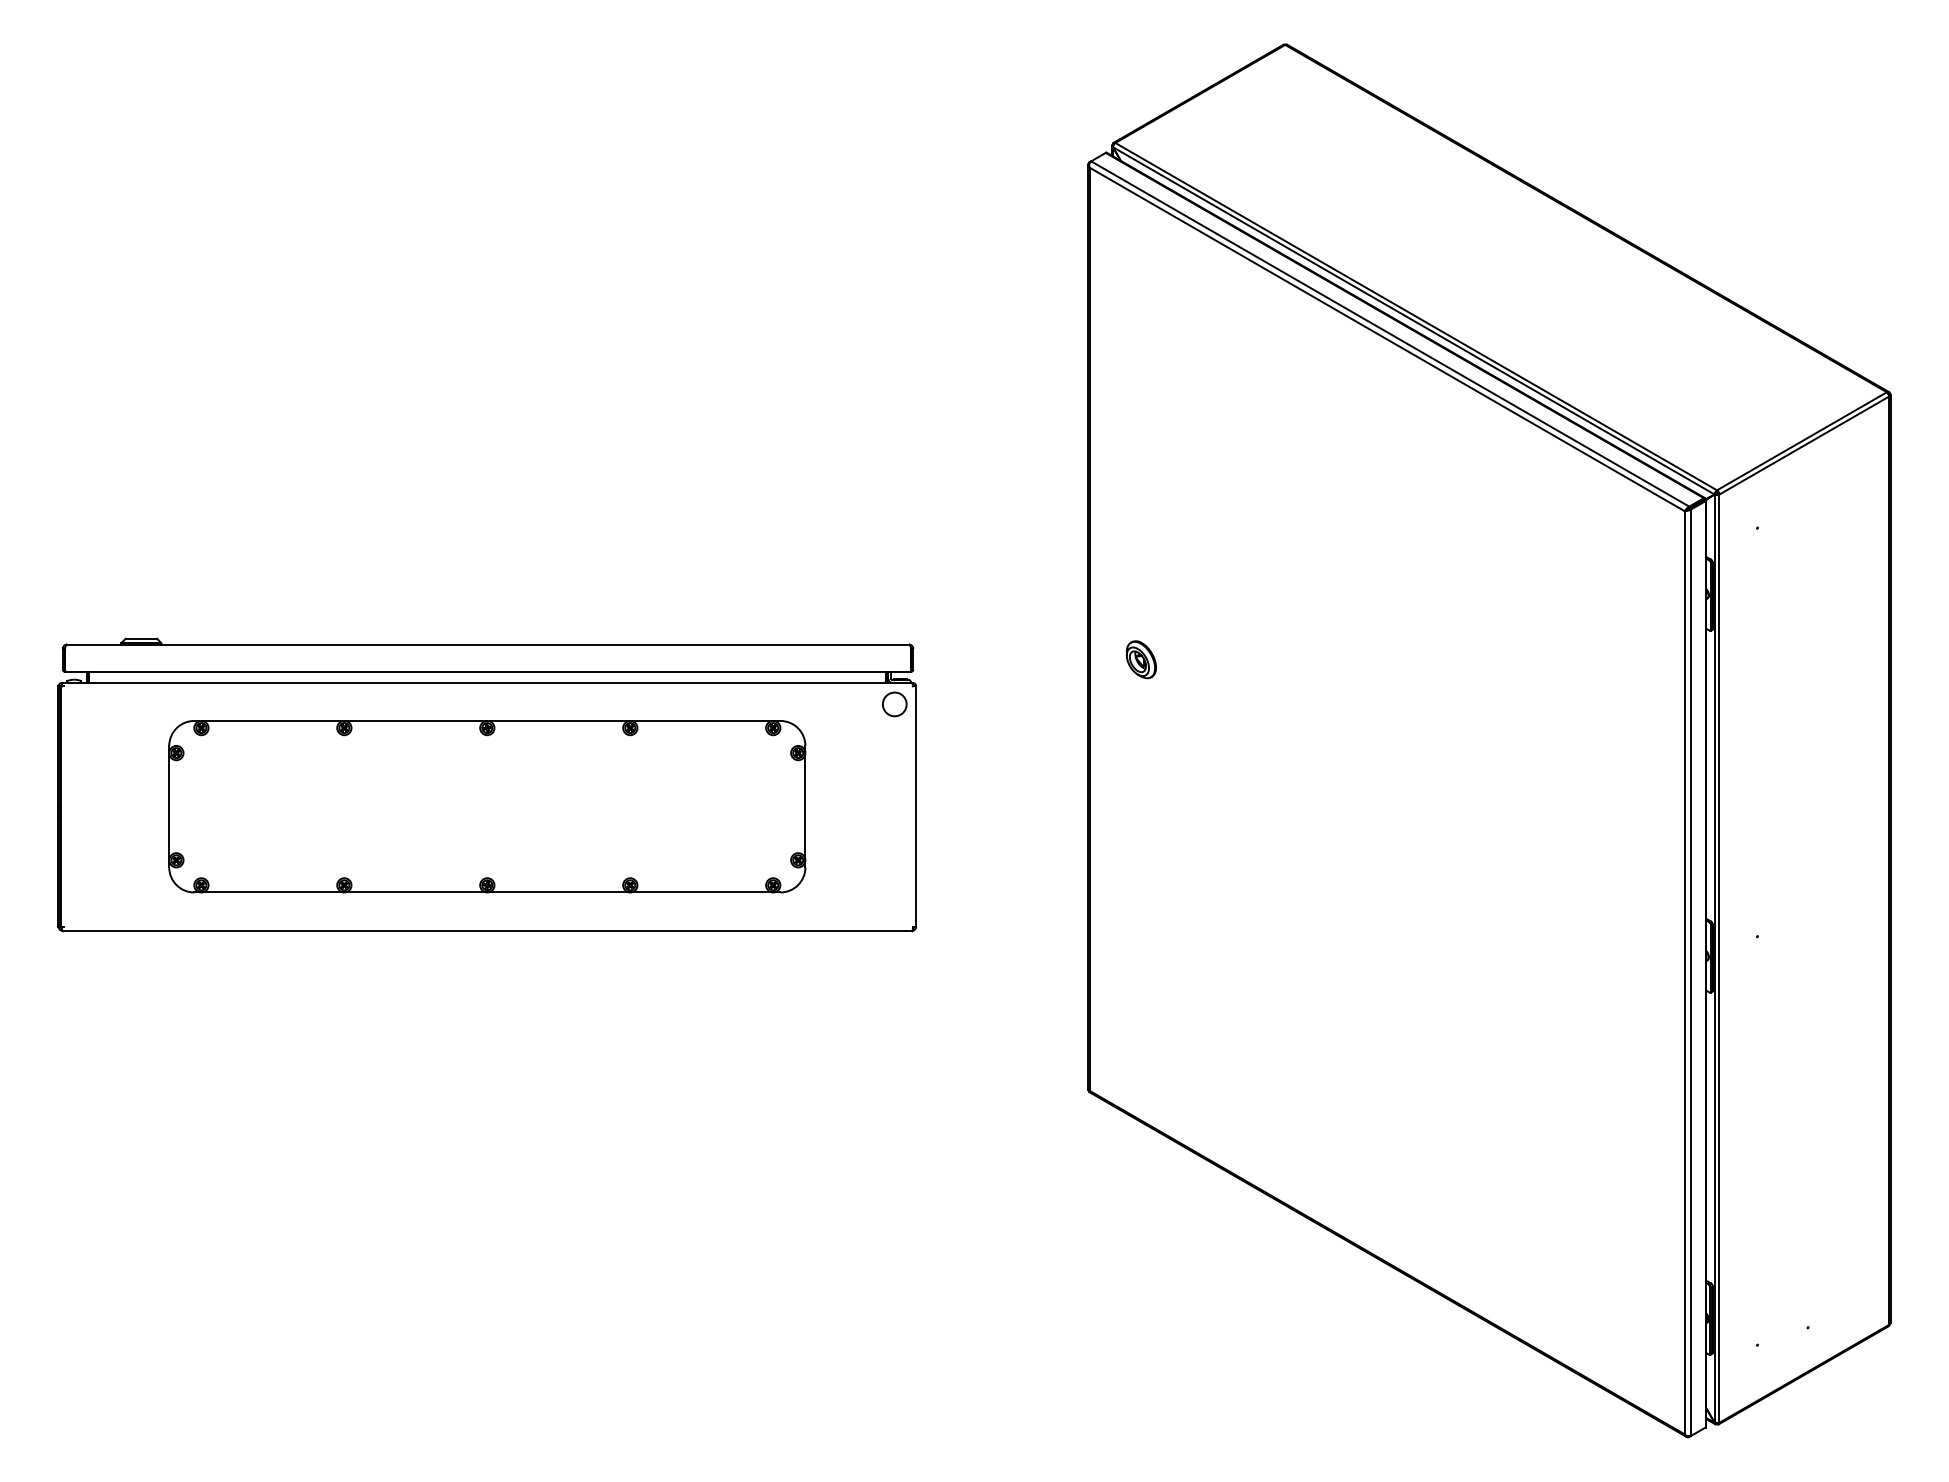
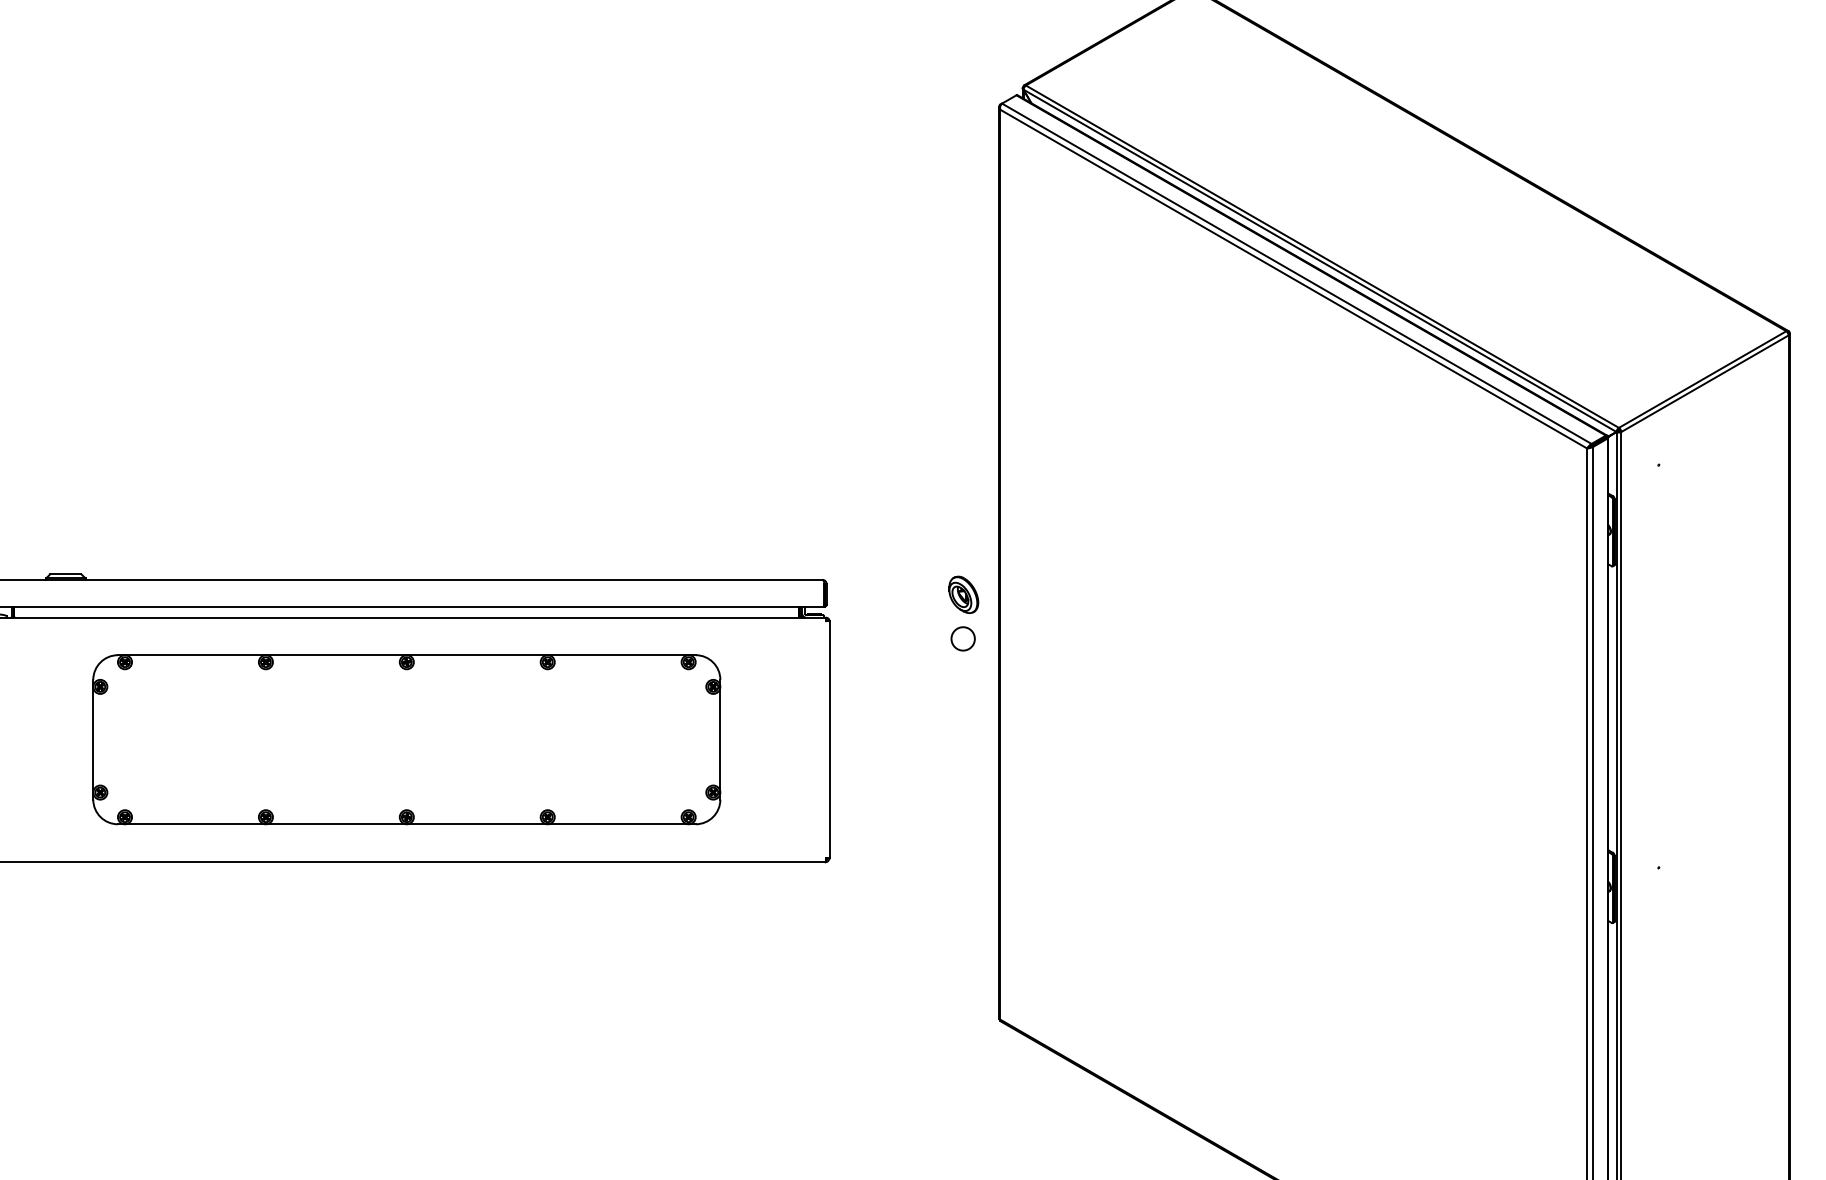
part: (1141, 659) -> (963, 594), moved
circle: (894, 704) -> (962, 638), moved

